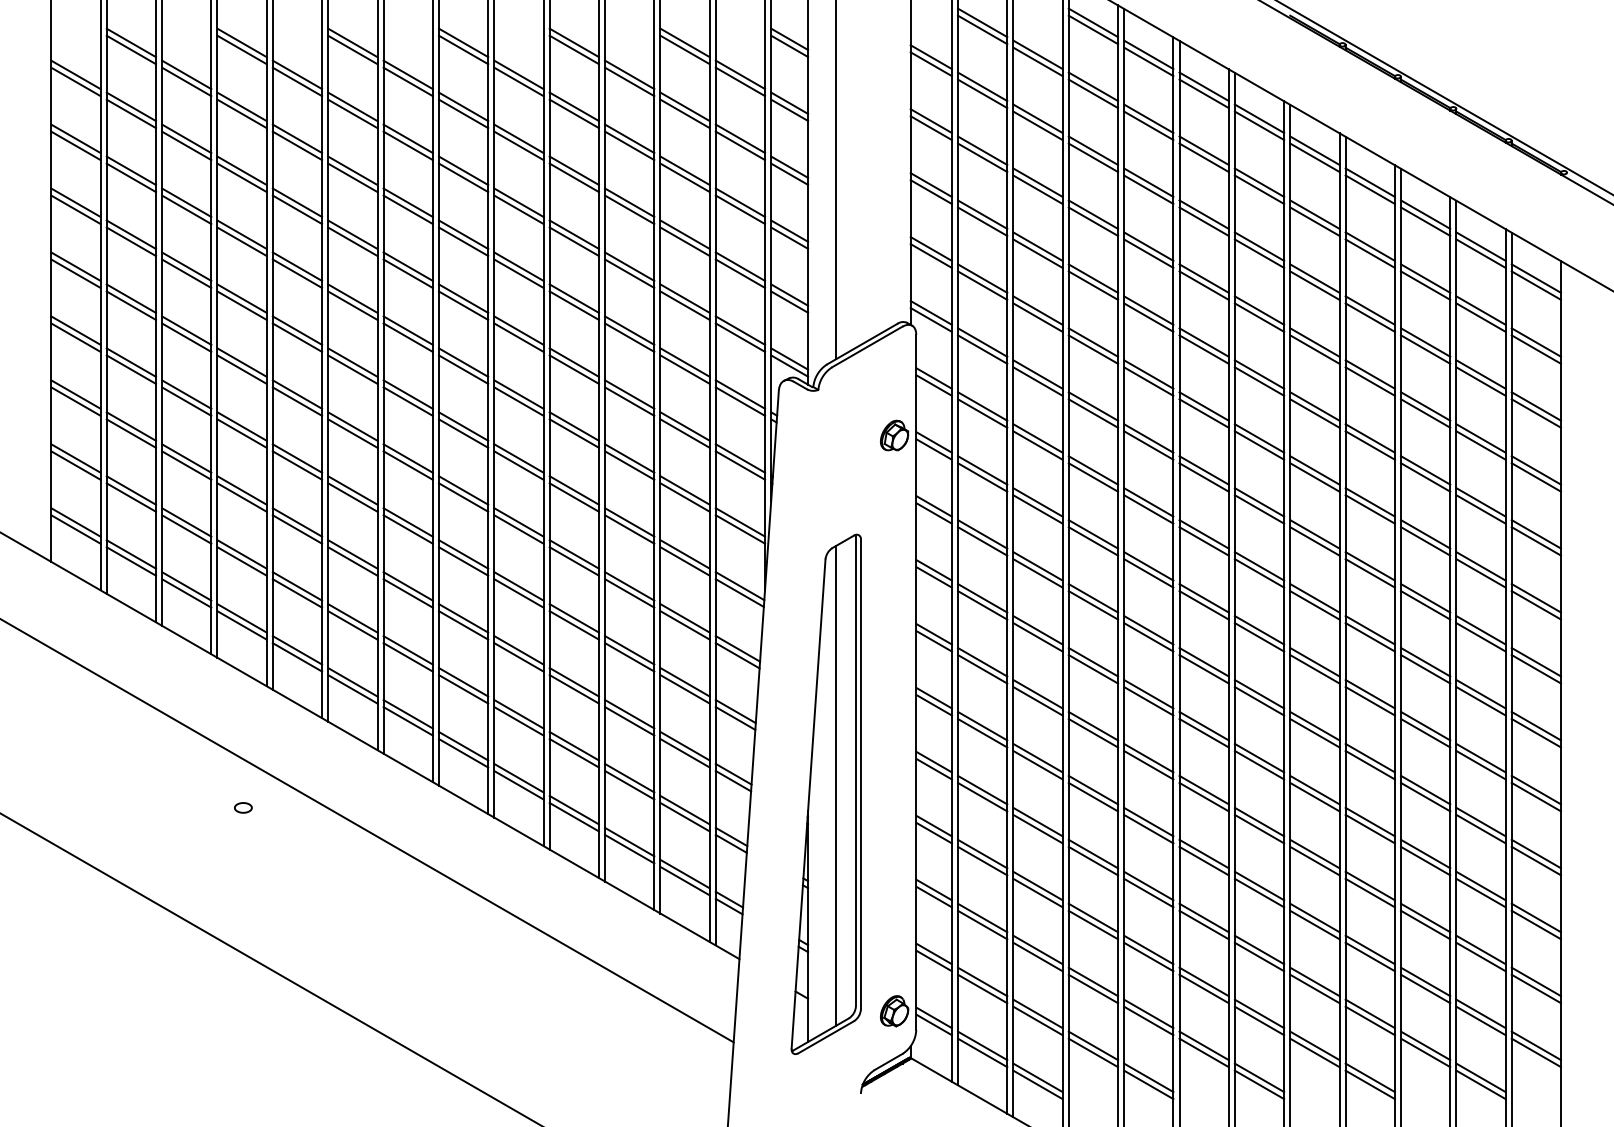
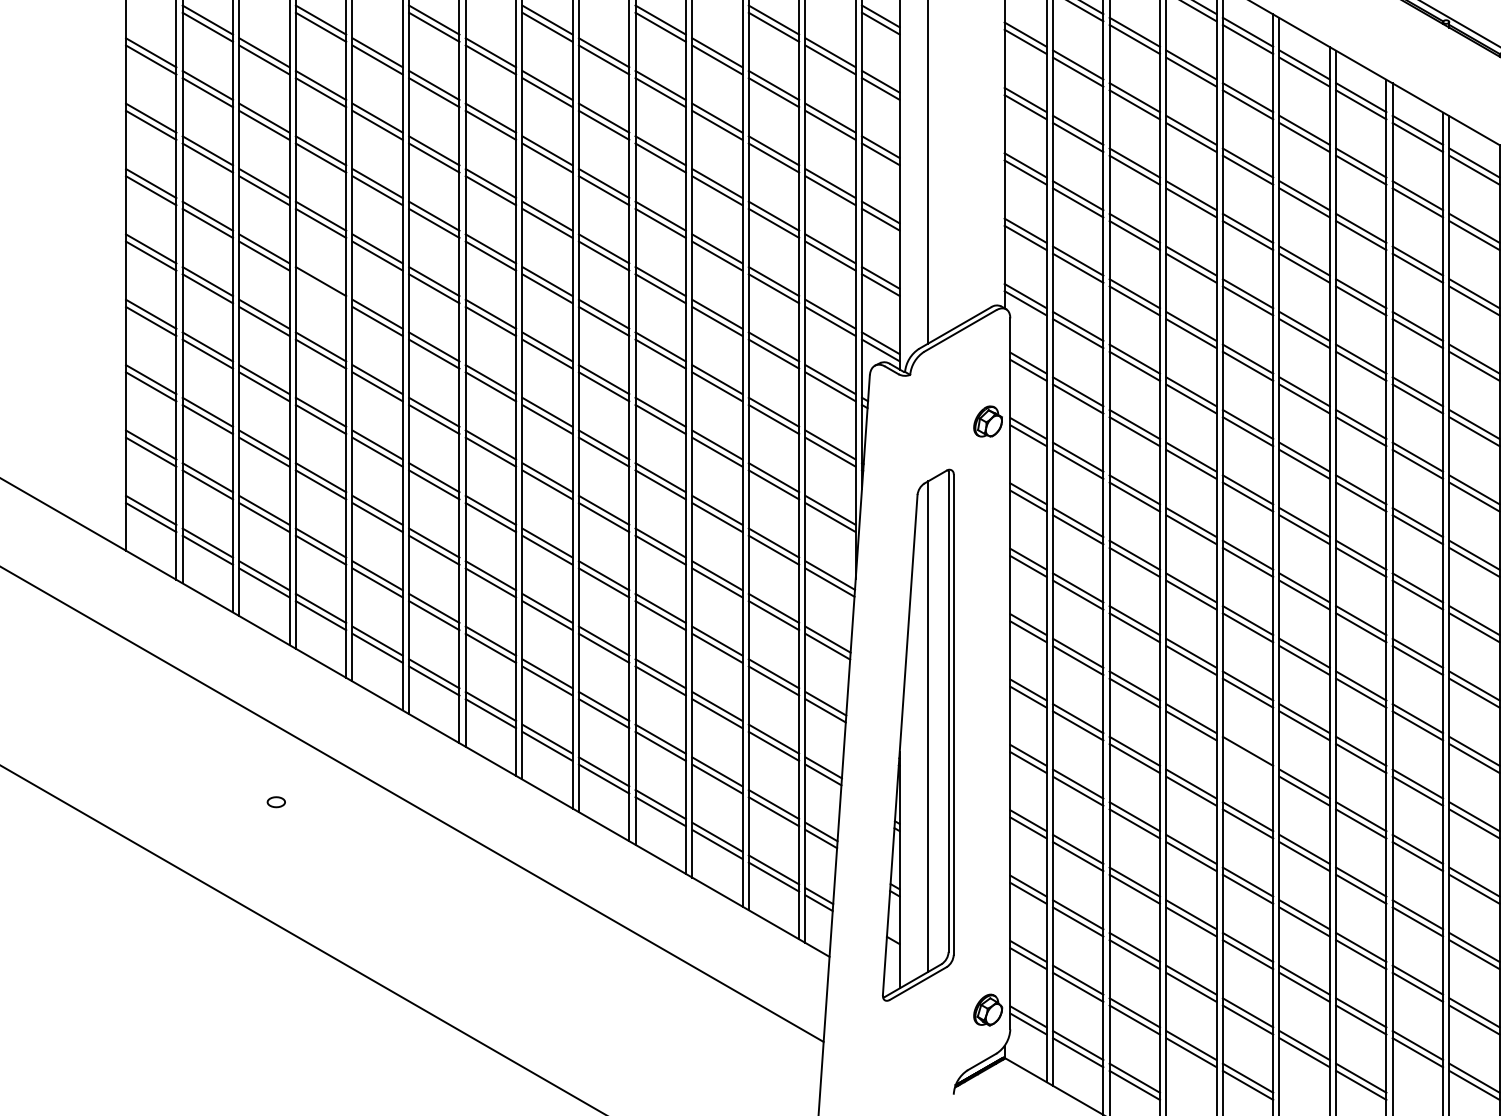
line: (241, 305) -> (320, 288), removed
line: (1148, 764) -> (1247, 757), removed
part: (825, 794) -> (917, 735), moved
part: (243, 807) -> (276, 801), moved

